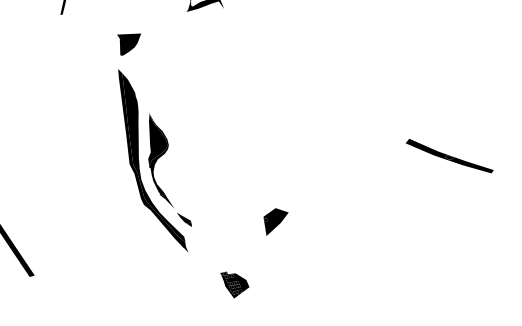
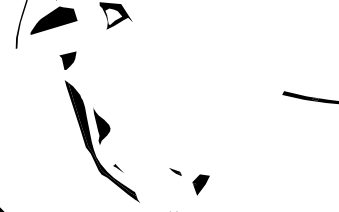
fill: (158, 155) -> (105, 137), removed
part: (184, 219) -> (175, 171), moved
part: (275, 221) -> (201, 184), moved

